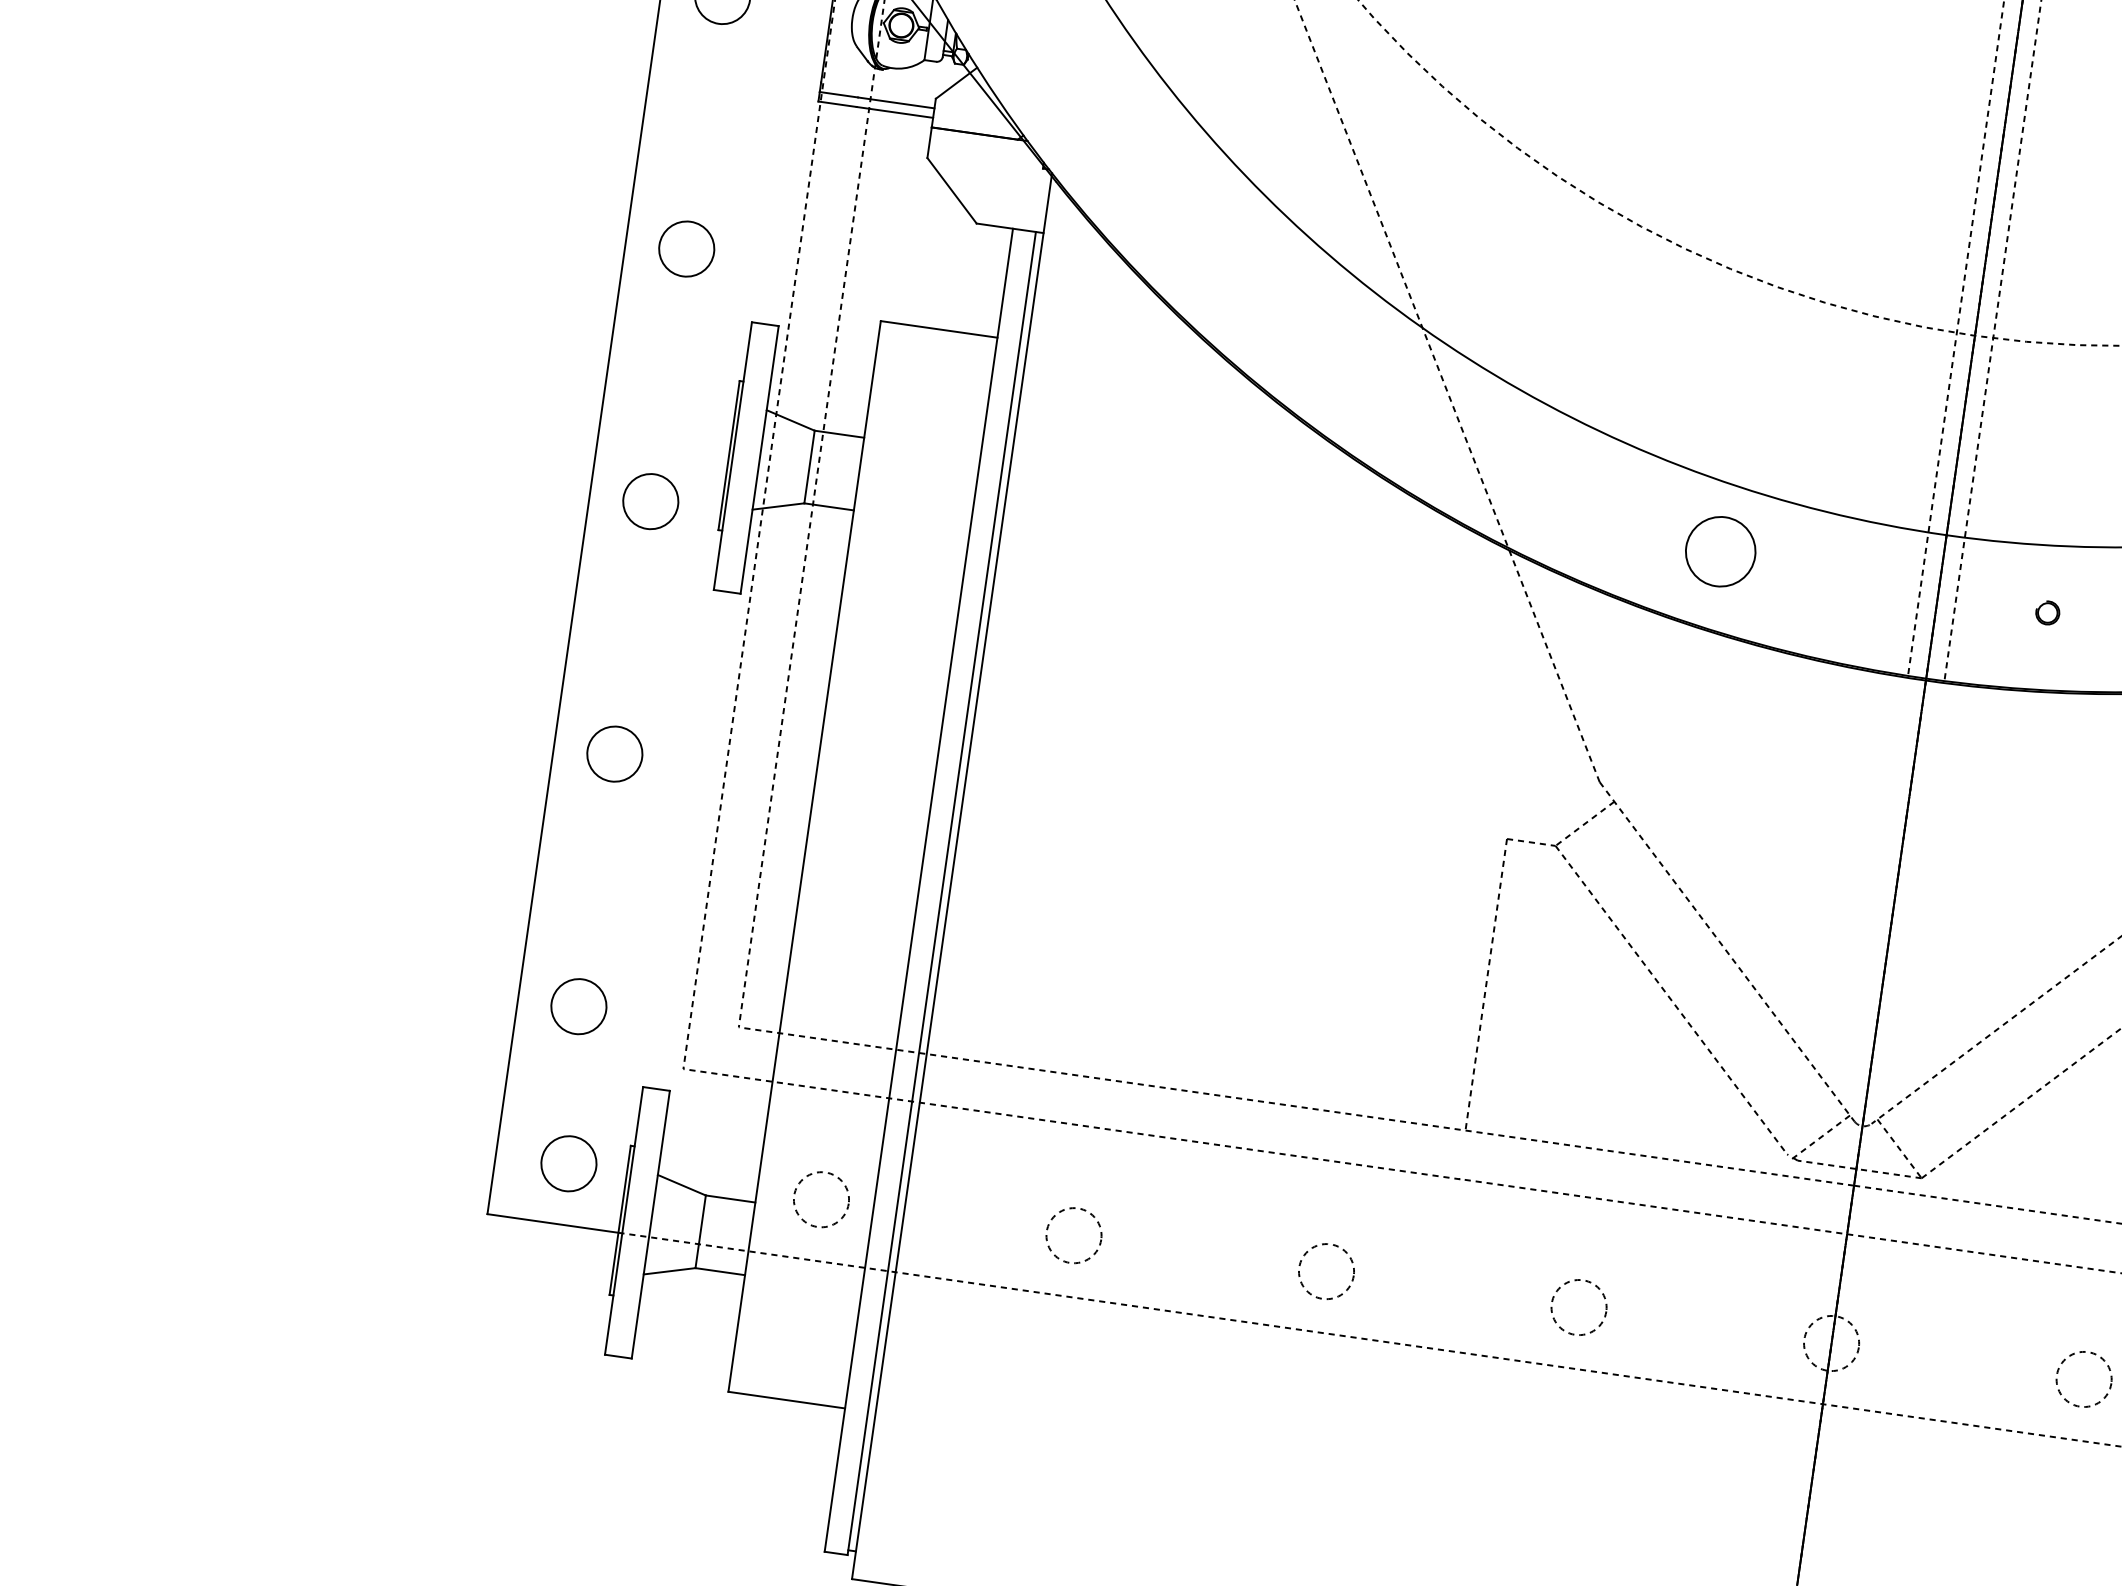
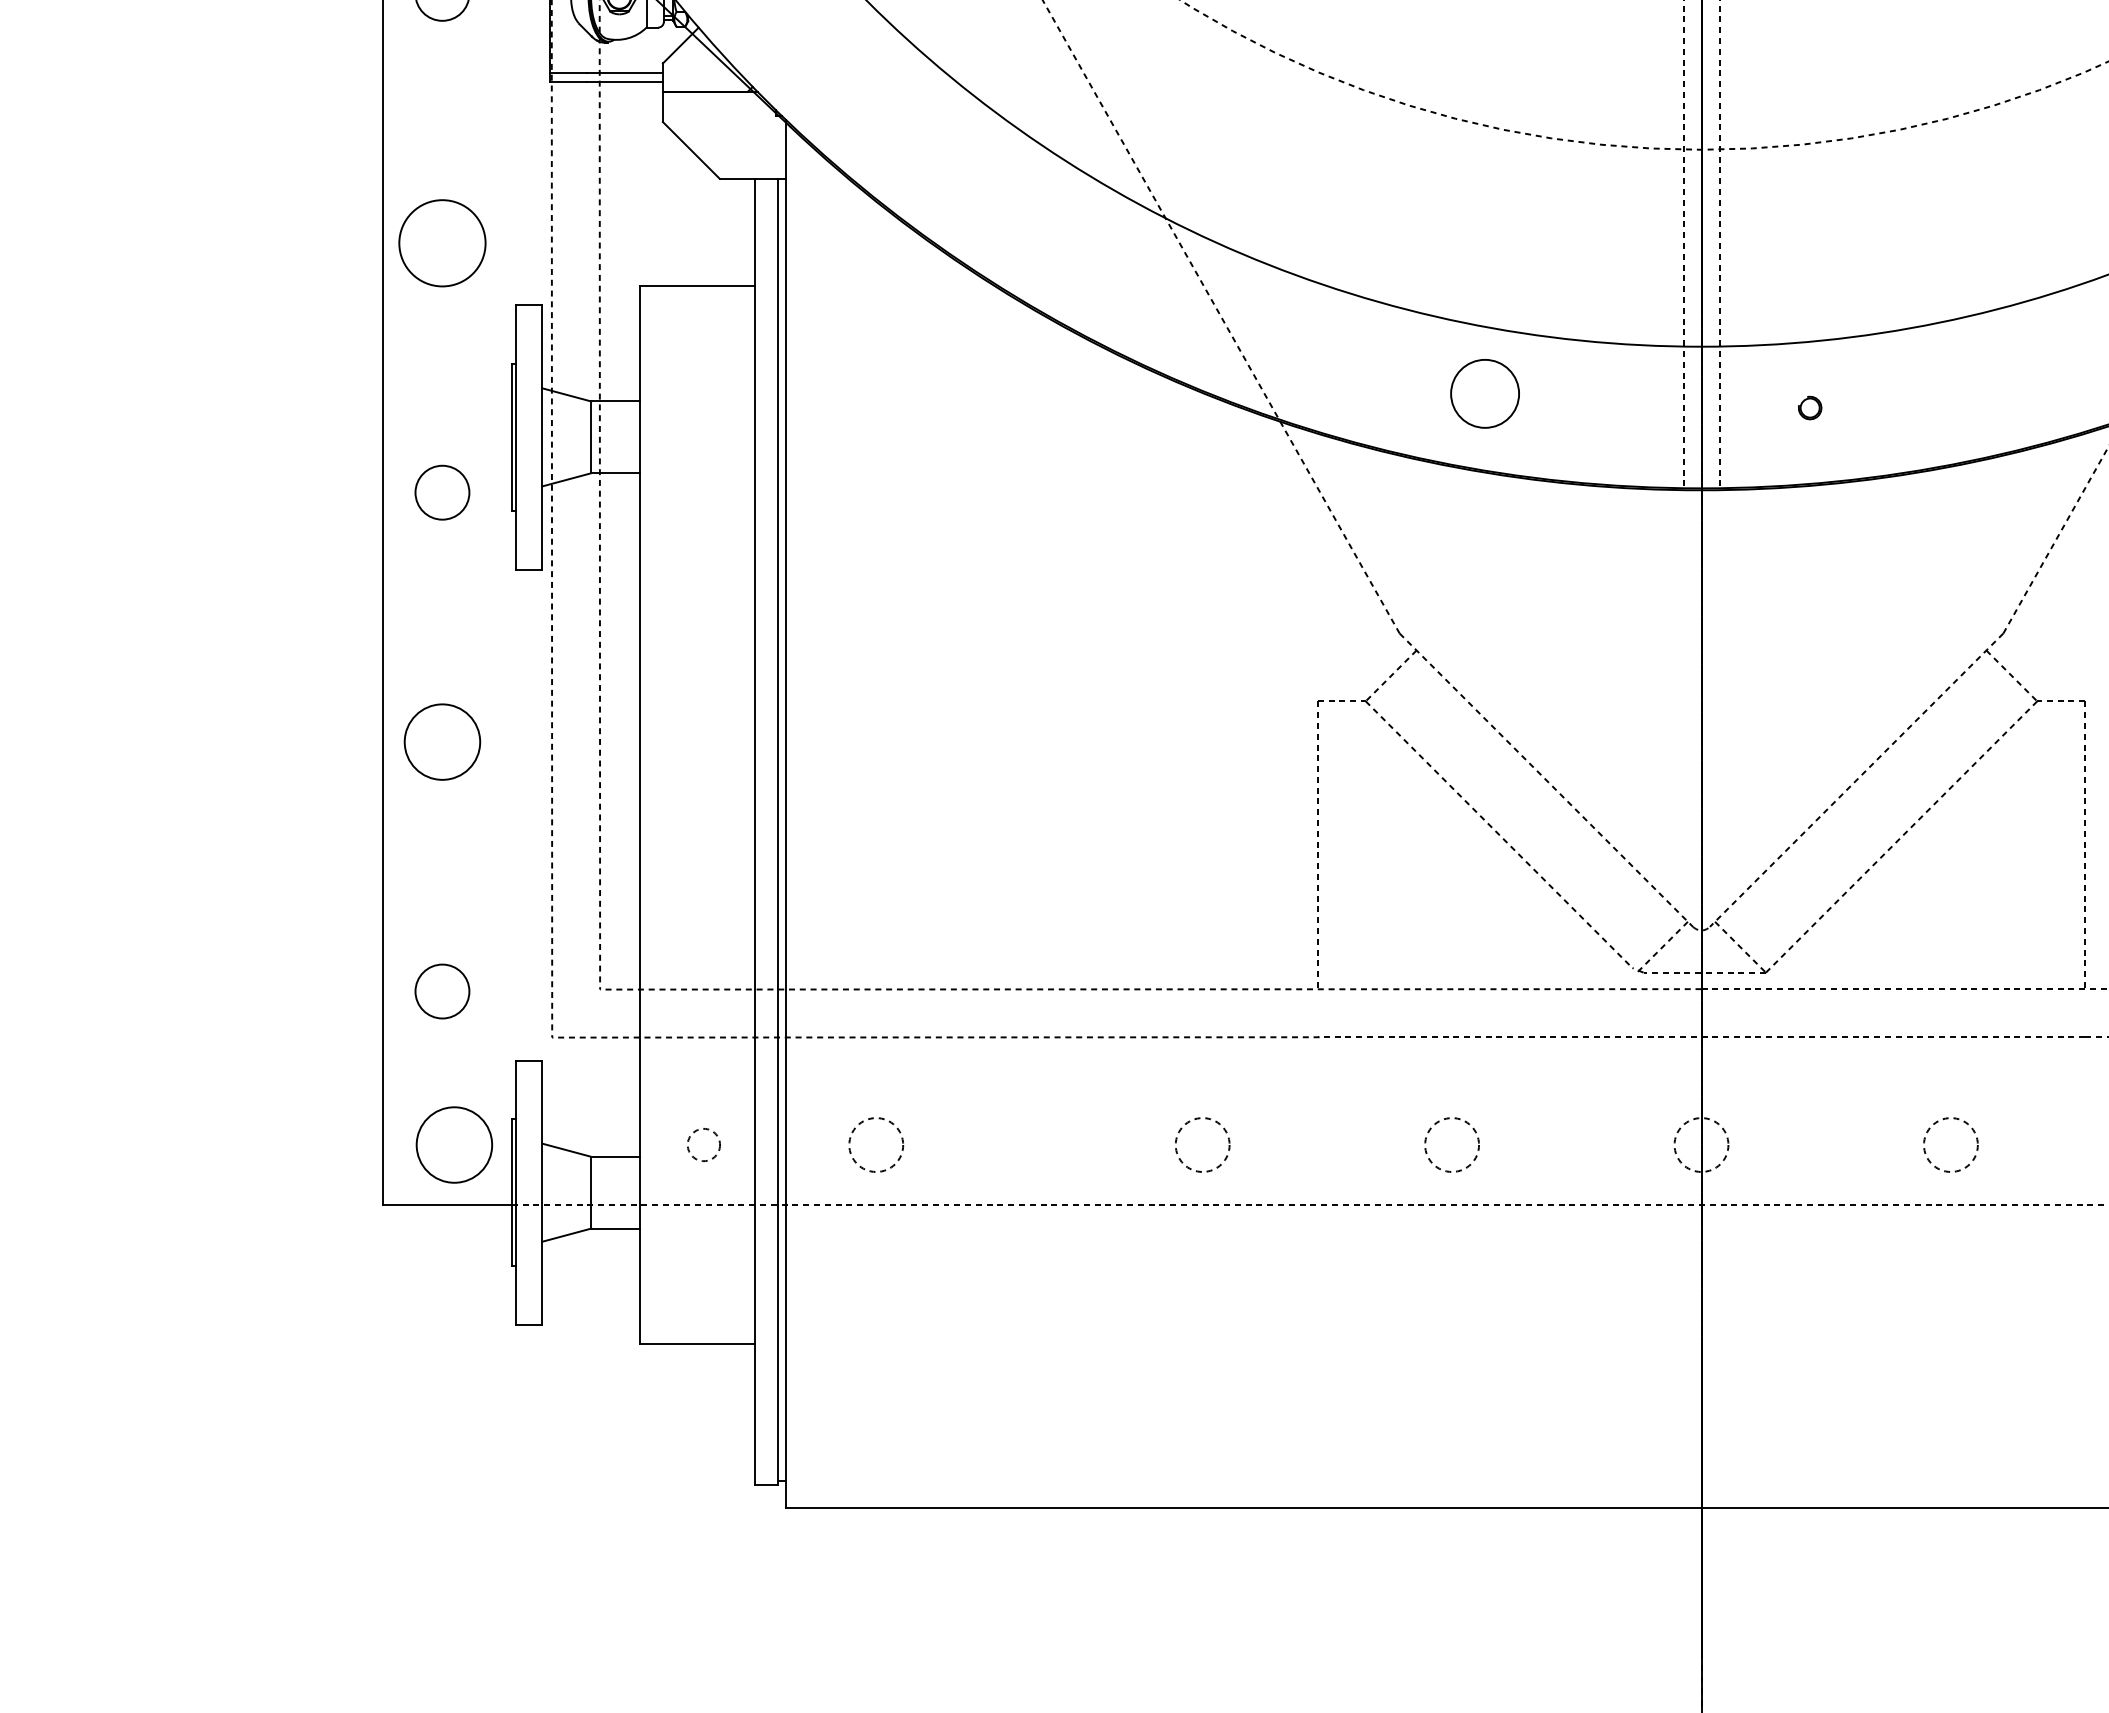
circle: (686, 249) -> (442, 243), size x1.6
circle: (614, 754) -> (442, 742), size x1.4
circle: (569, 1163) -> (454, 1144), size x1.4
circle: (821, 1199) -> (703, 1144), size x0.6
circle: (1074, 1235) -> (876, 1144), moved

